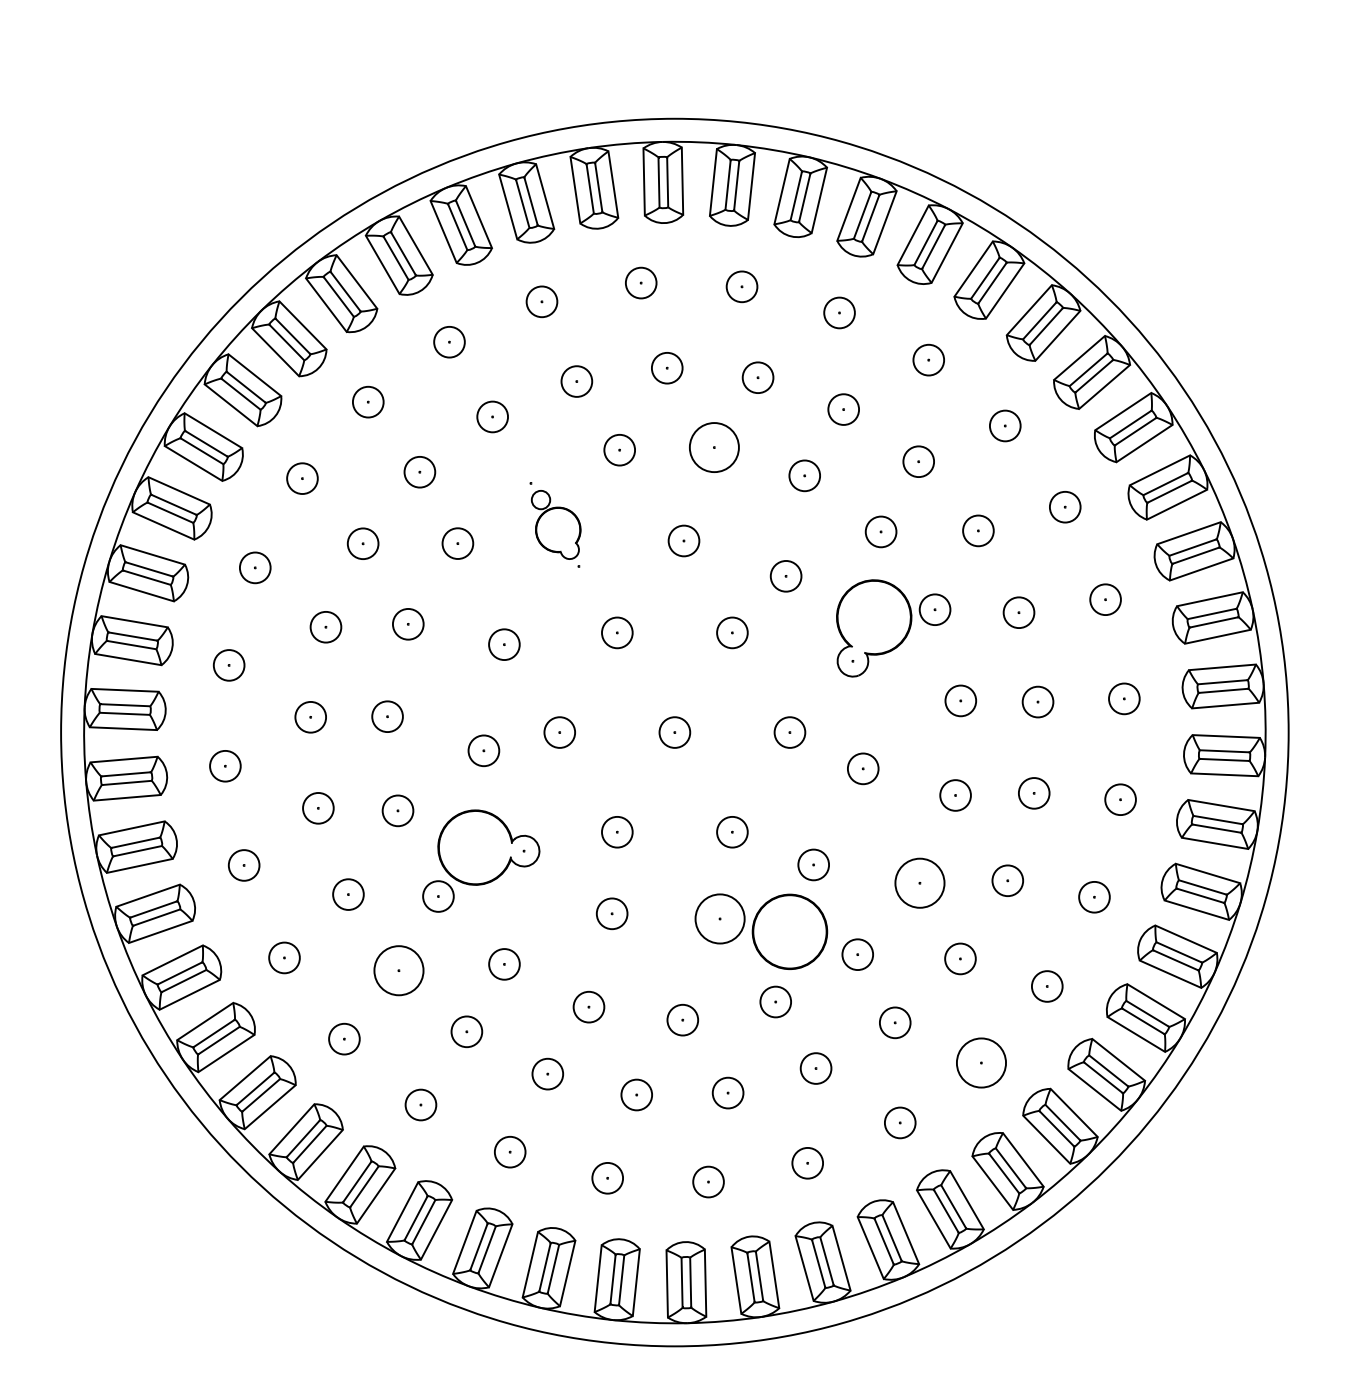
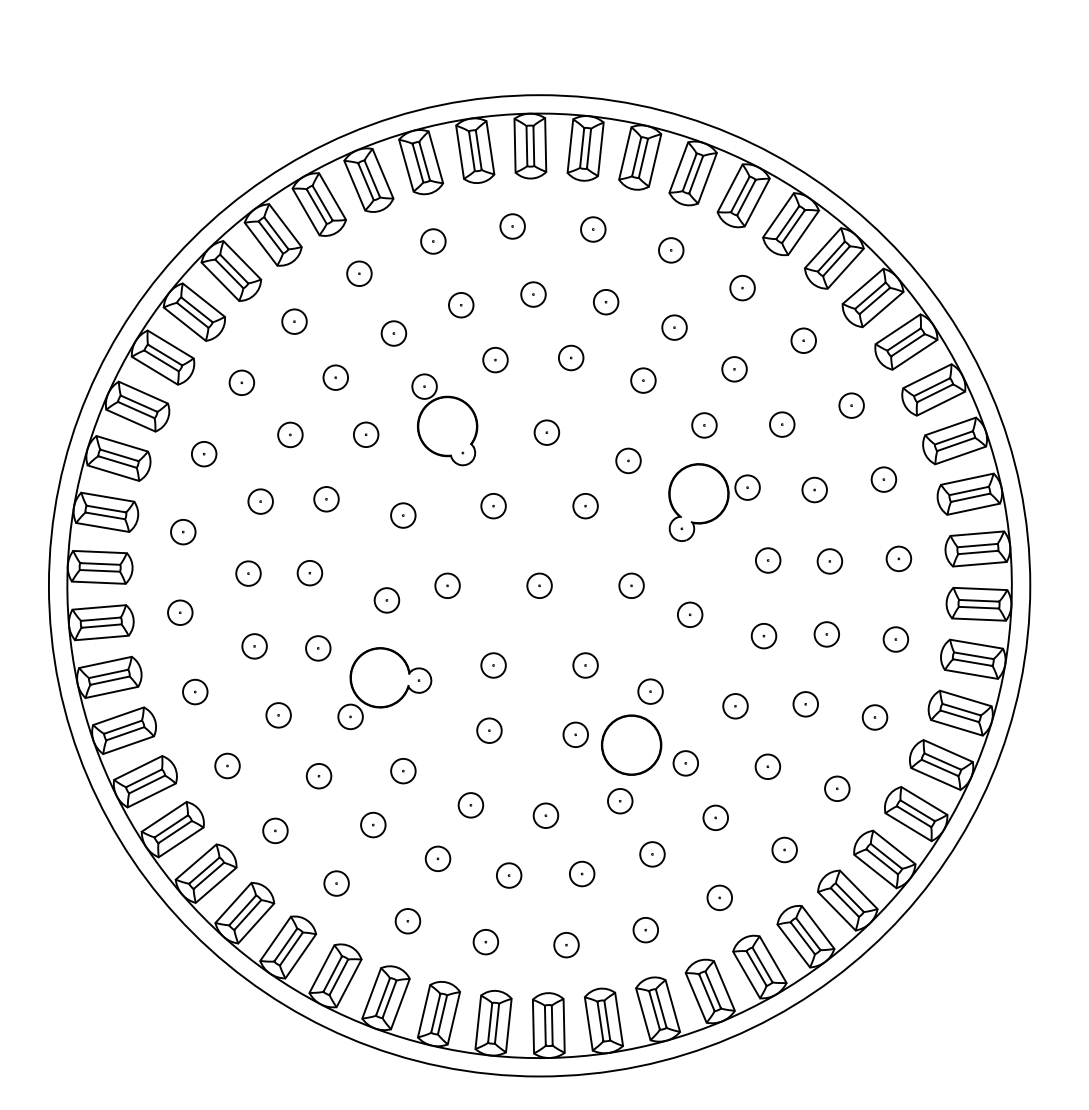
circle: (714, 447) -> (571, 357), size x0.62
part: (555, 524) -> (444, 419), size x1.67
circle: (919, 882) -> (735, 705), size x0.62
circle: (719, 918) -> (575, 734), size x0.62
circle: (398, 970) -> (318, 776), size x0.62
circle: (981, 1062) -> (784, 849), size x0.62

